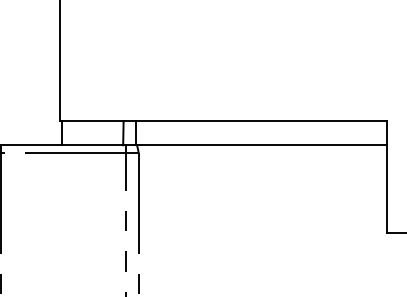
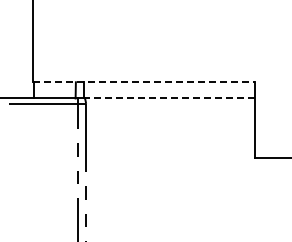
line: (223, 121) -> (143, 82), solid -> dashed
line: (261, 145) -> (169, 98), solid -> dashed

